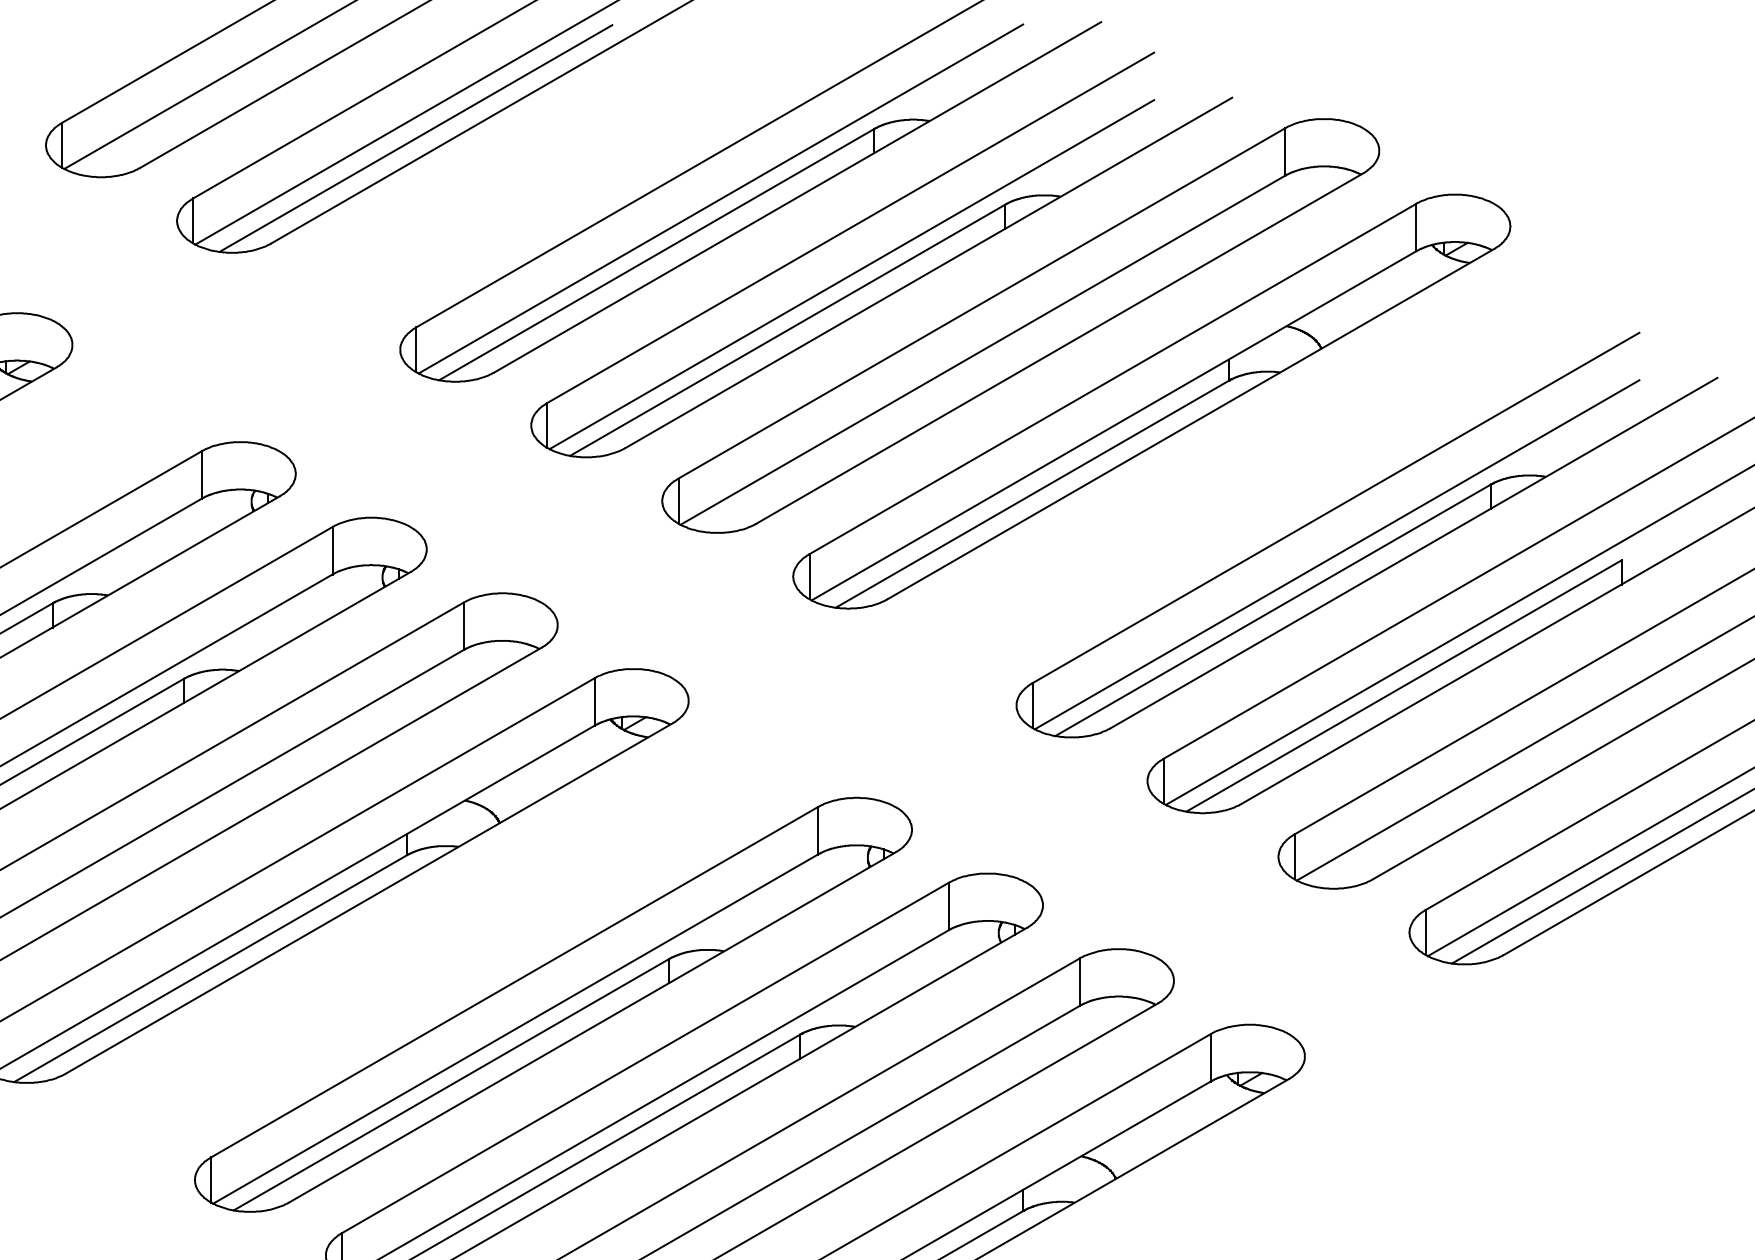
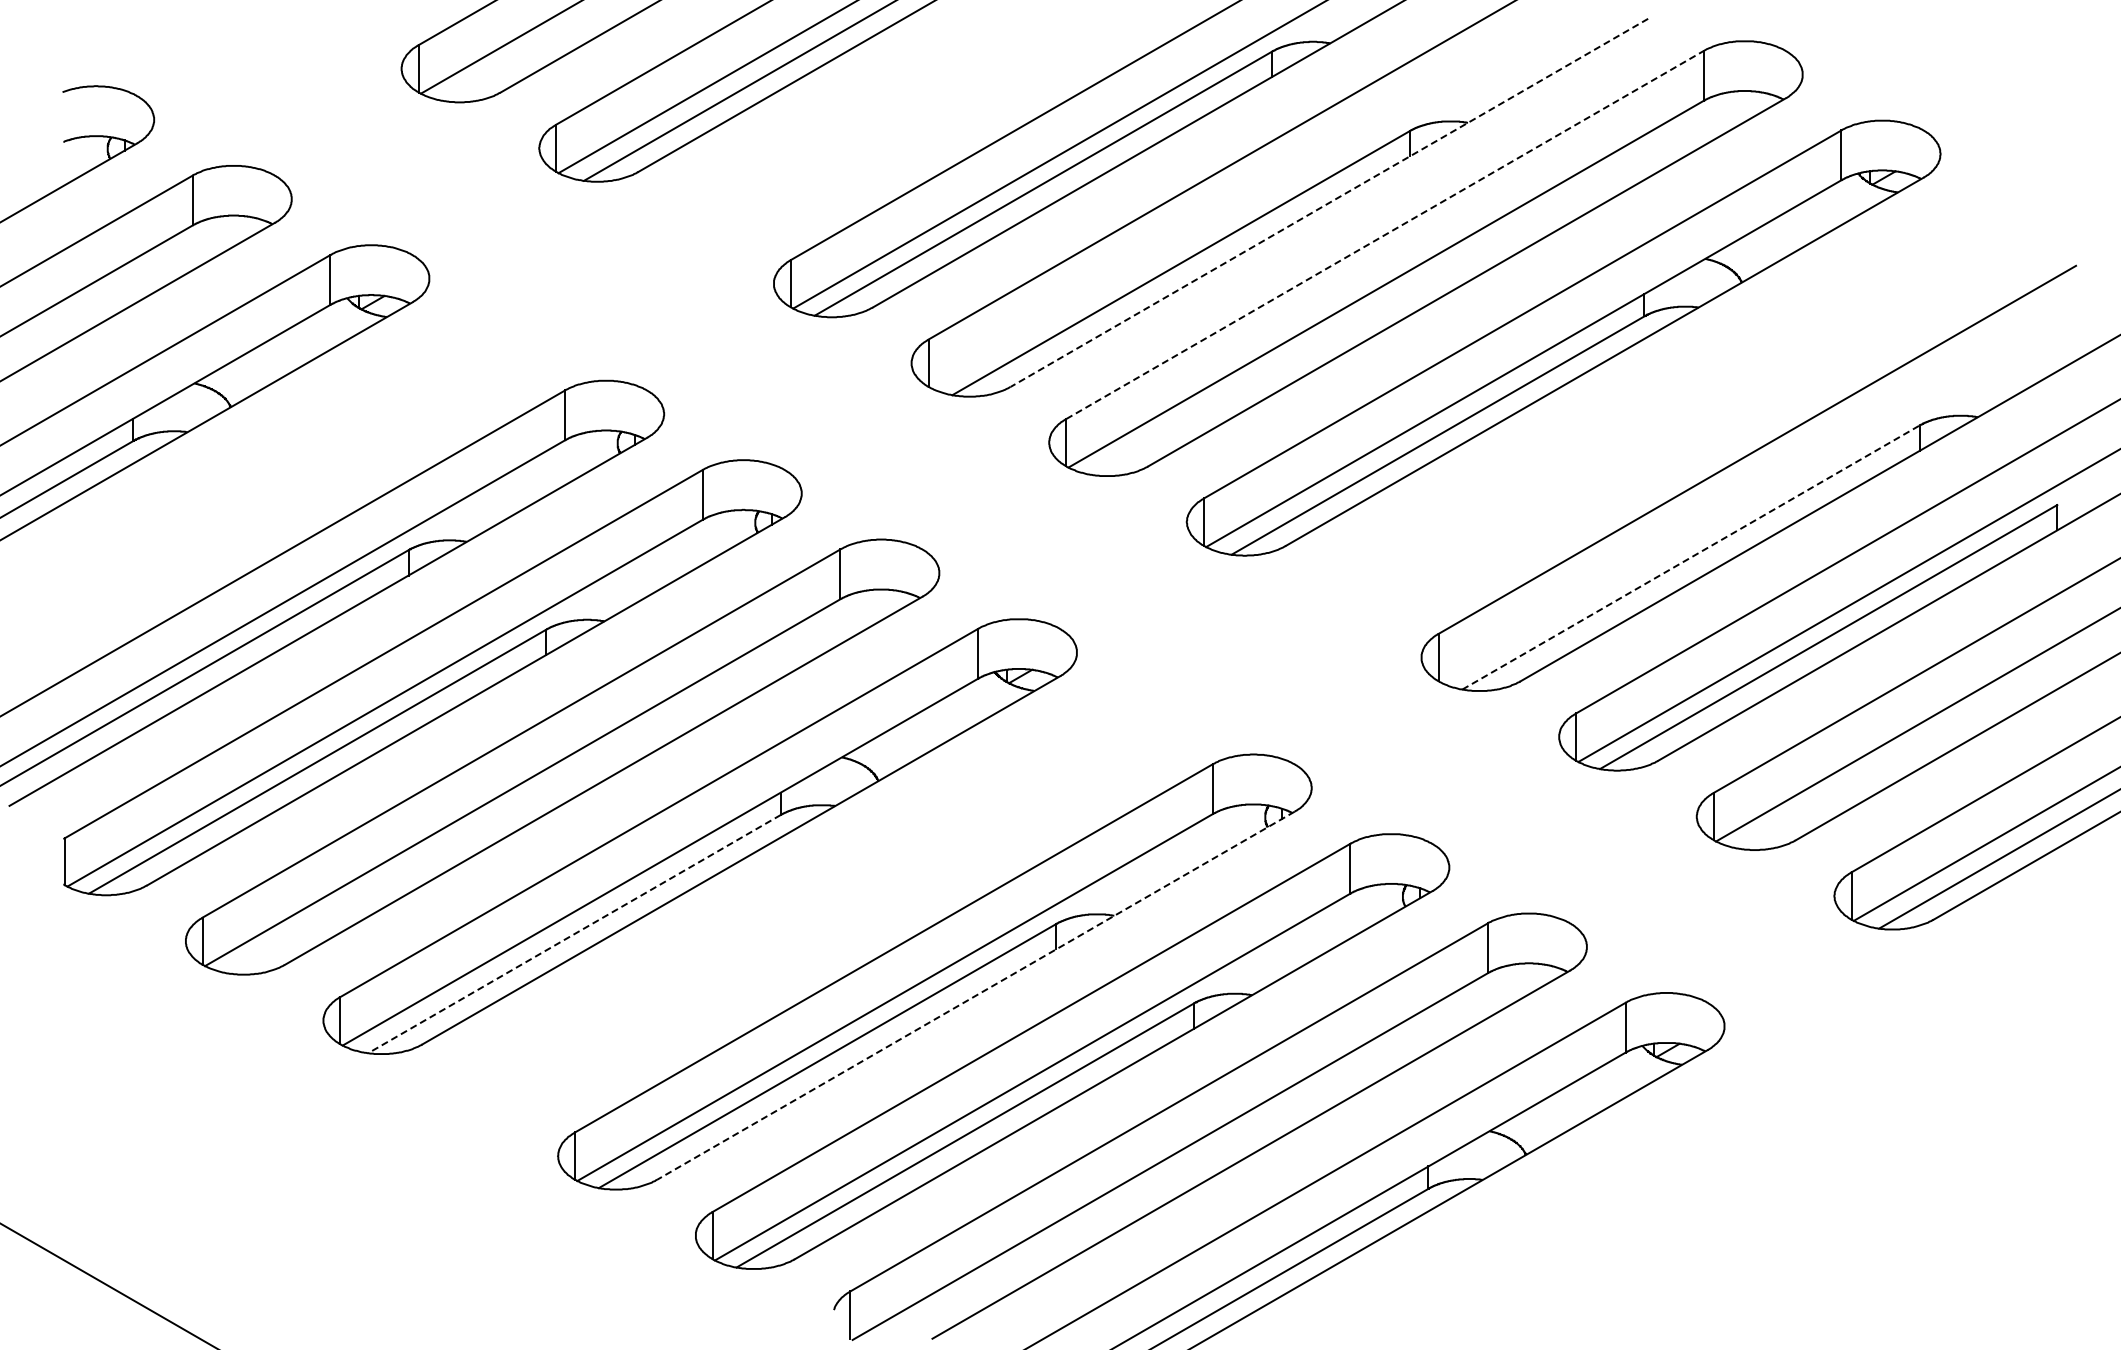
line: (928, 273) -> (1328, 203), solid -> dashed
line: (851, 274) -> (1248, 204), removed
line: (982, 302) -> (1385, 234), solid -> dashed
line: (1337, 554) -> (1758, 498), removed
line: (1273, 610) -> (1691, 557), solid -> dashed
line: (210, 969) -> (574, 934), solid -> dashed
line: (592, 1028) -> (975, 996), solid -> dashed

